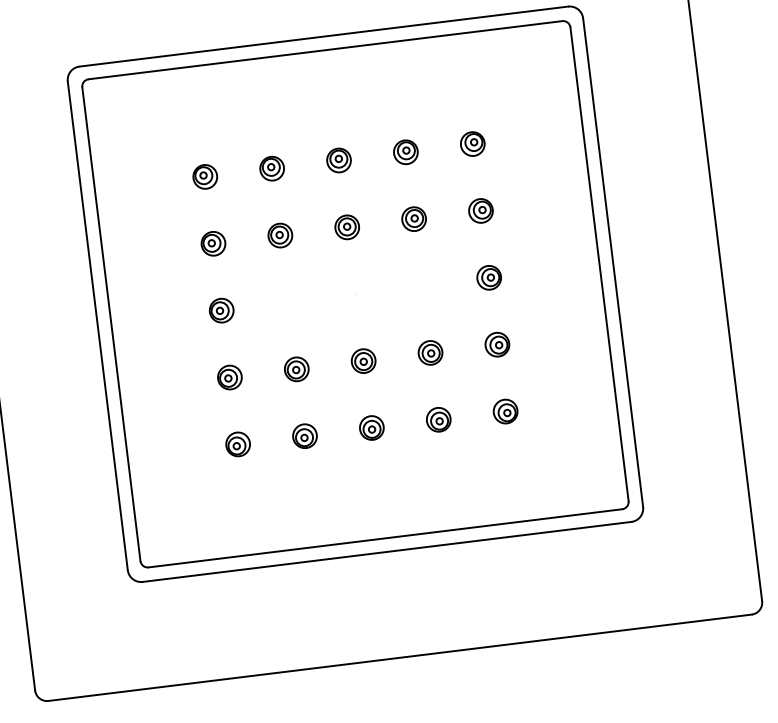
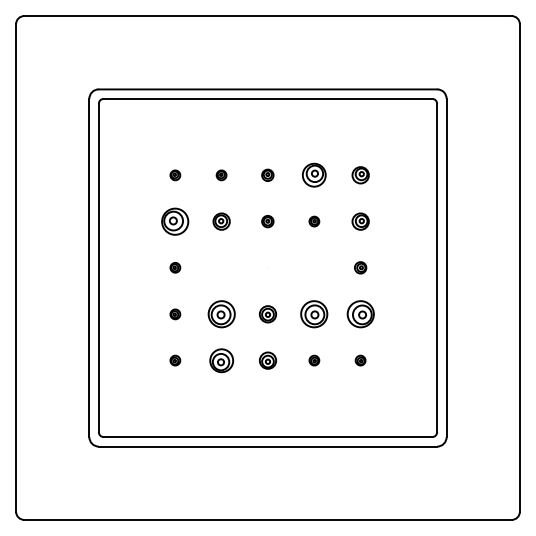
part: (406, 152) -> (314, 175), size x1.4
part: (338, 160) -> (267, 175), size x0.7
part: (271, 169) -> (221, 175), size x0.6
part: (205, 177) -> (175, 175), size x0.6
part: (414, 218) -> (314, 221), size x0.6
part: (346, 227) -> (267, 221), size x0.7
part: (213, 243) -> (175, 221), size x1.6
part: (488, 277) -> (360, 267), size x0.7
part: (221, 309) -> (175, 267), size x0.6
part: (497, 344) -> (360, 314), size x1.6
part: (430, 353) -> (314, 314), size x1.6
part: (296, 369) -> (221, 314), size x1.6
part: (230, 377) -> (175, 314), size x0.6
part: (505, 411) -> (360, 360), size x0.6
part: (438, 419) -> (314, 360), size x0.6
part: (304, 435) -> (221, 360), size x1.4
part: (238, 444) -> (175, 360), size x0.6

